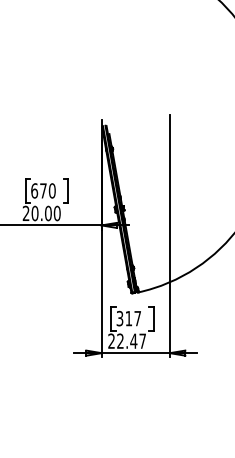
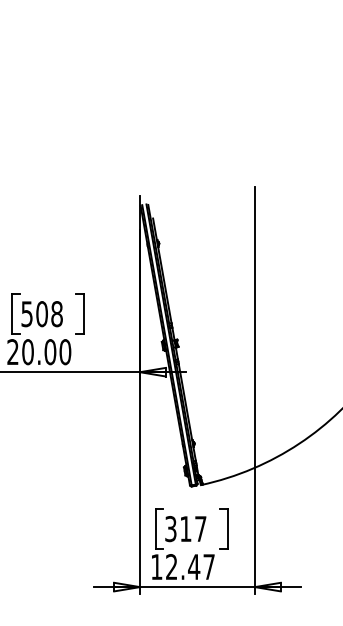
text: (43, 190) -> (42, 313), 670 -> 508
text: (111, 340) -> (156, 565), 22.47 -> 12.47

